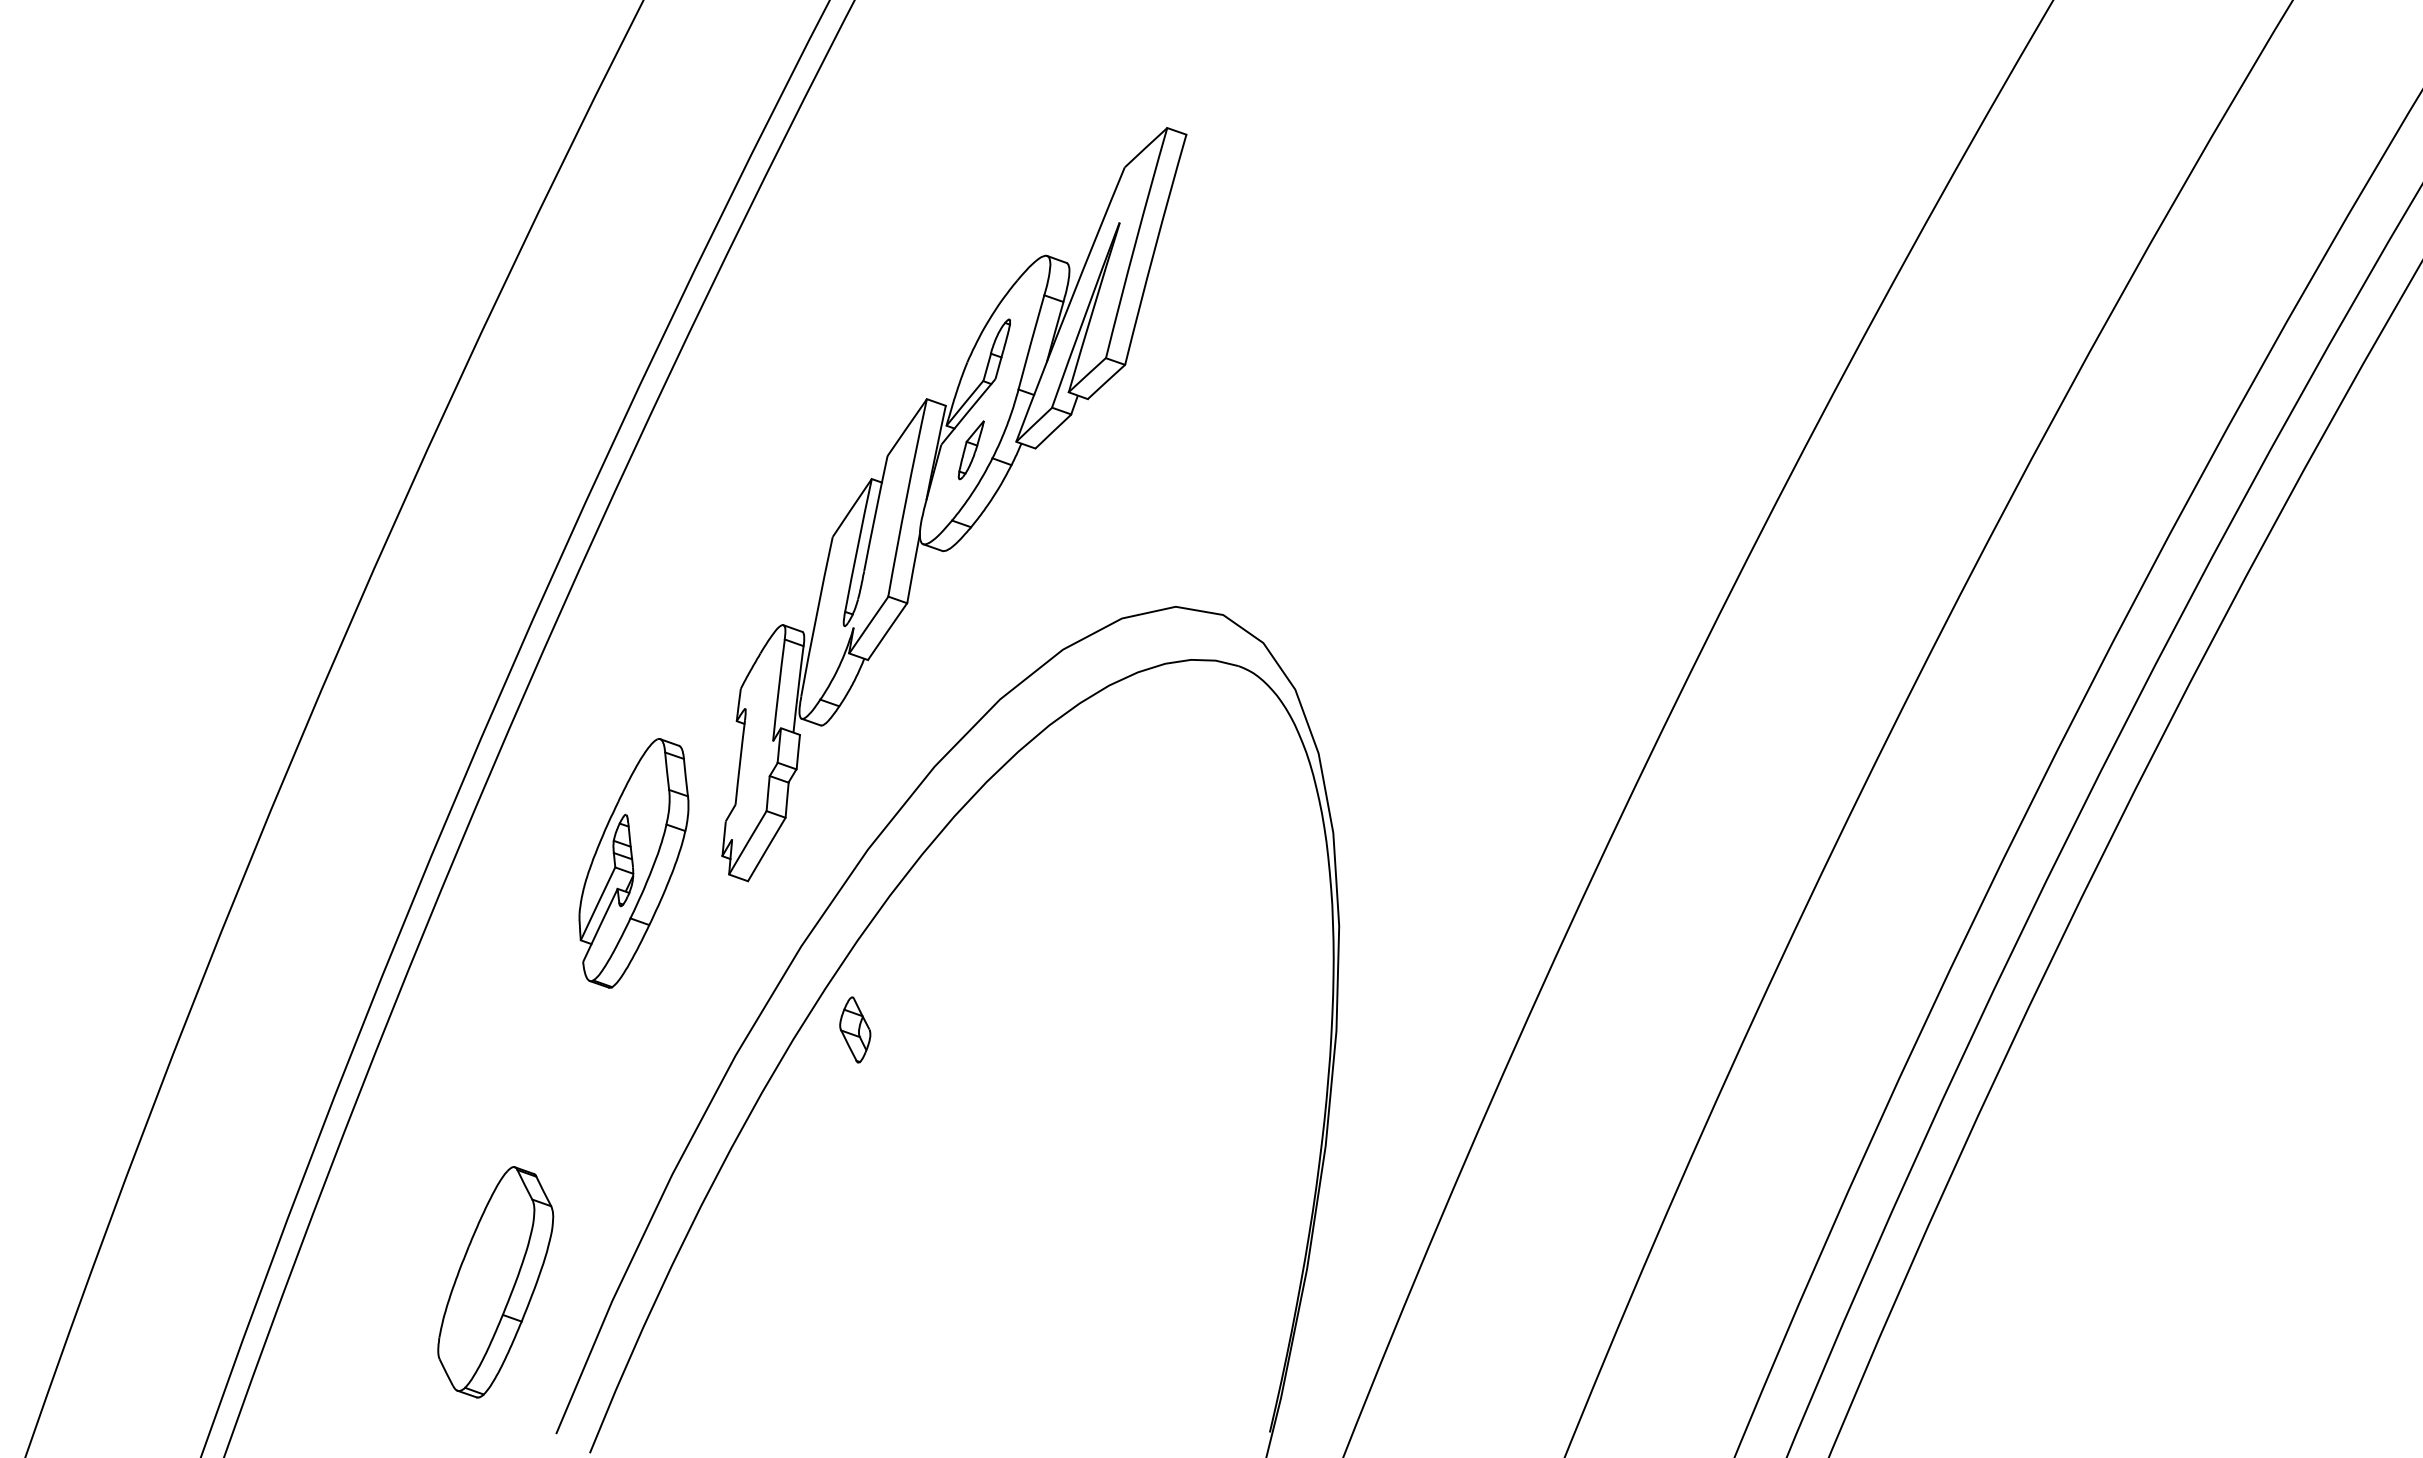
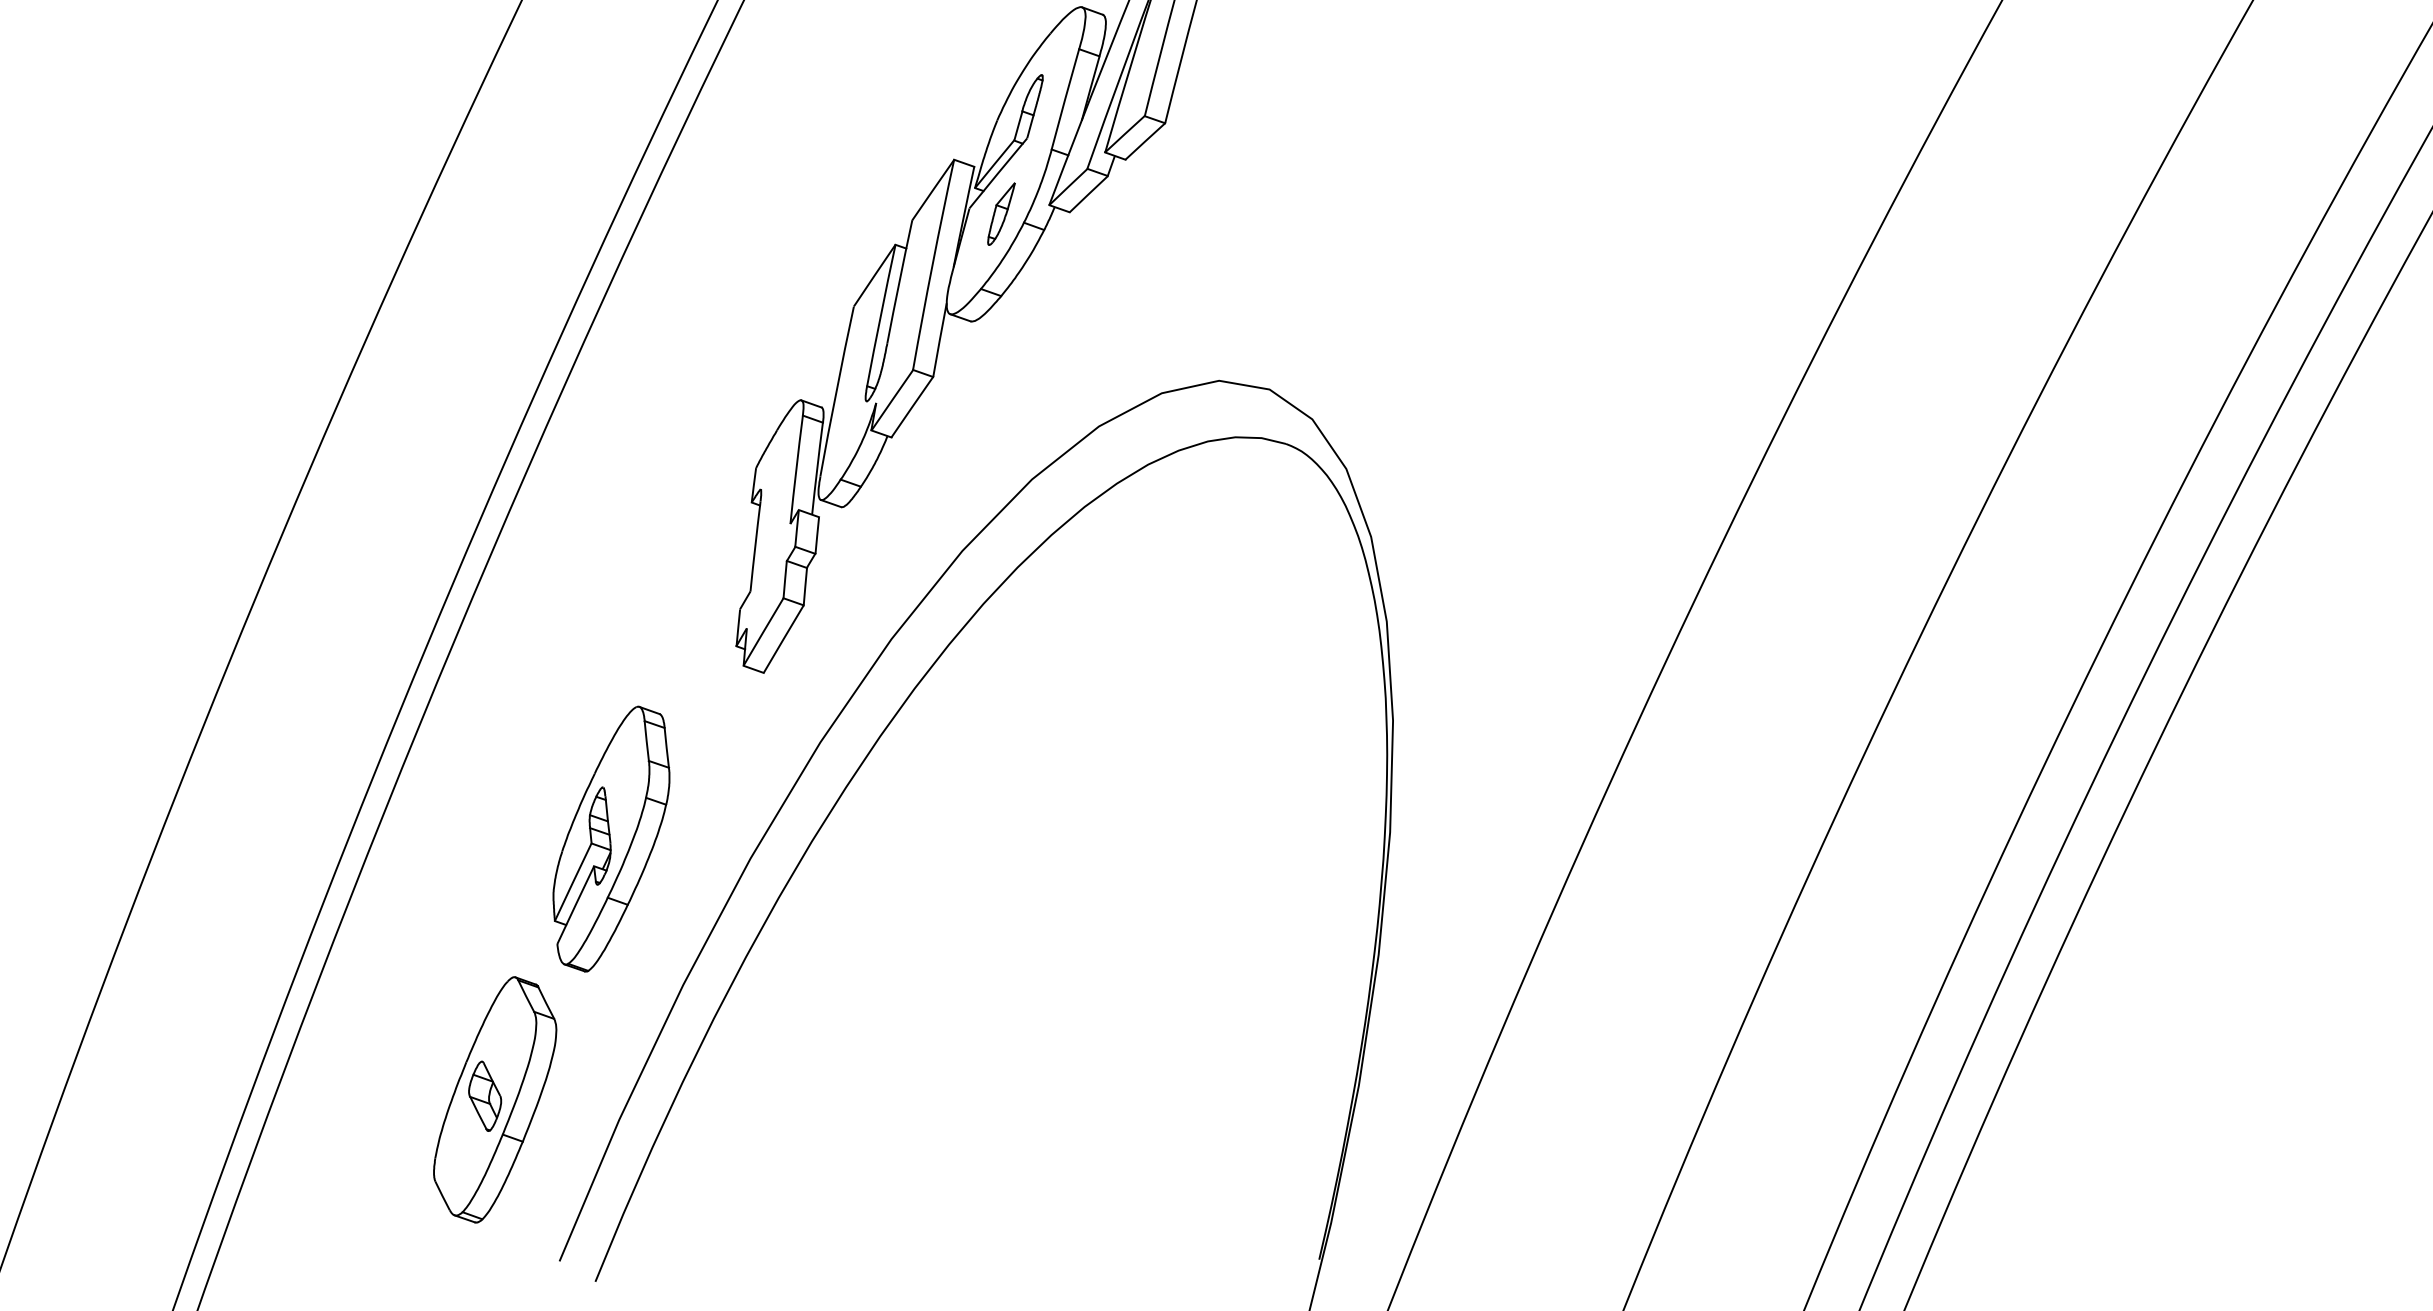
part: (633, 863) -> (610, 839), moved
part: (855, 1029) -> (485, 1095), moved

